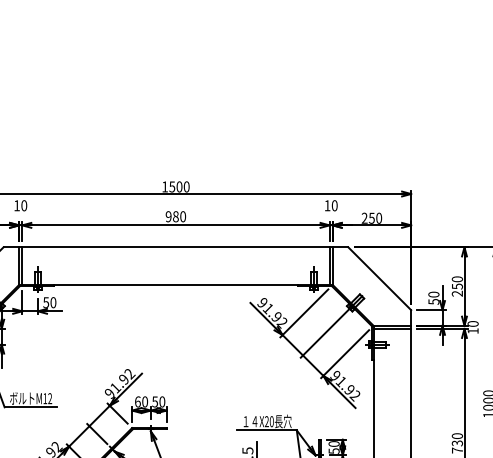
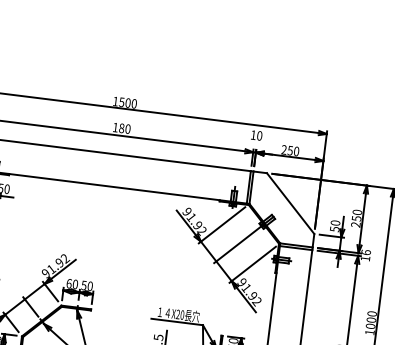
text: (168, 216) -> (115, 127), 980 -> 180
text: (472, 323) -> (365, 252), 10 -> 16

